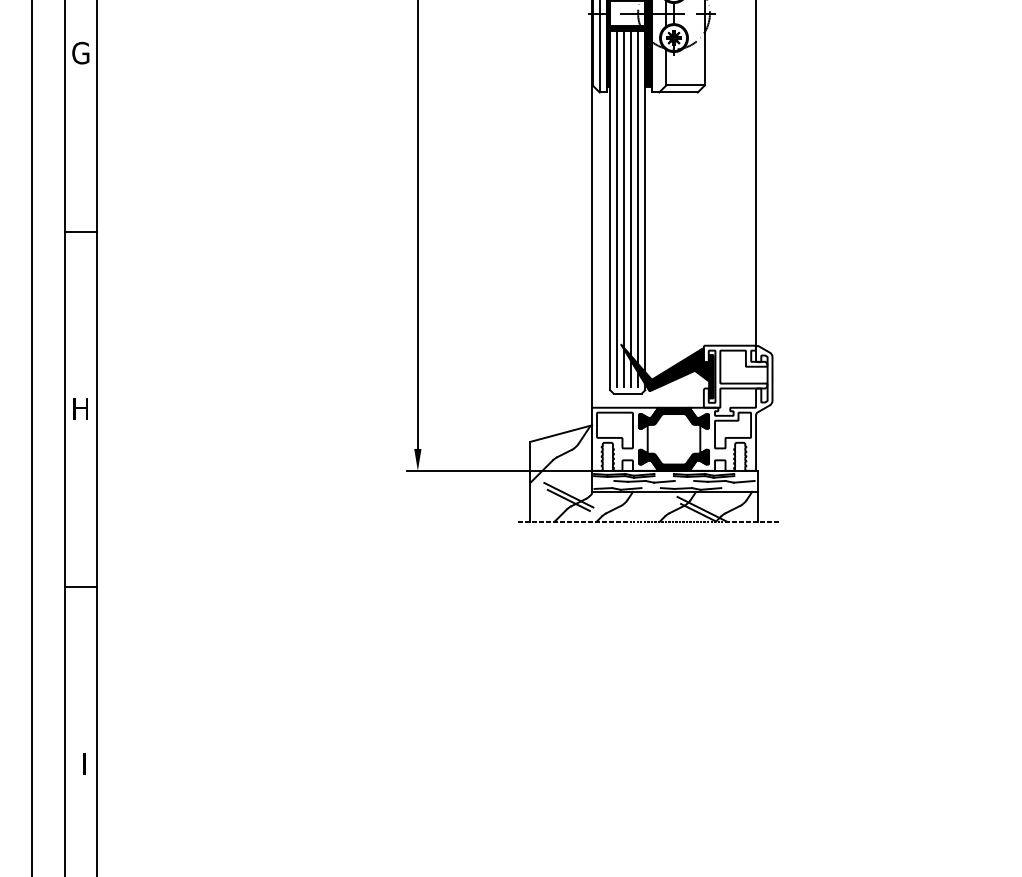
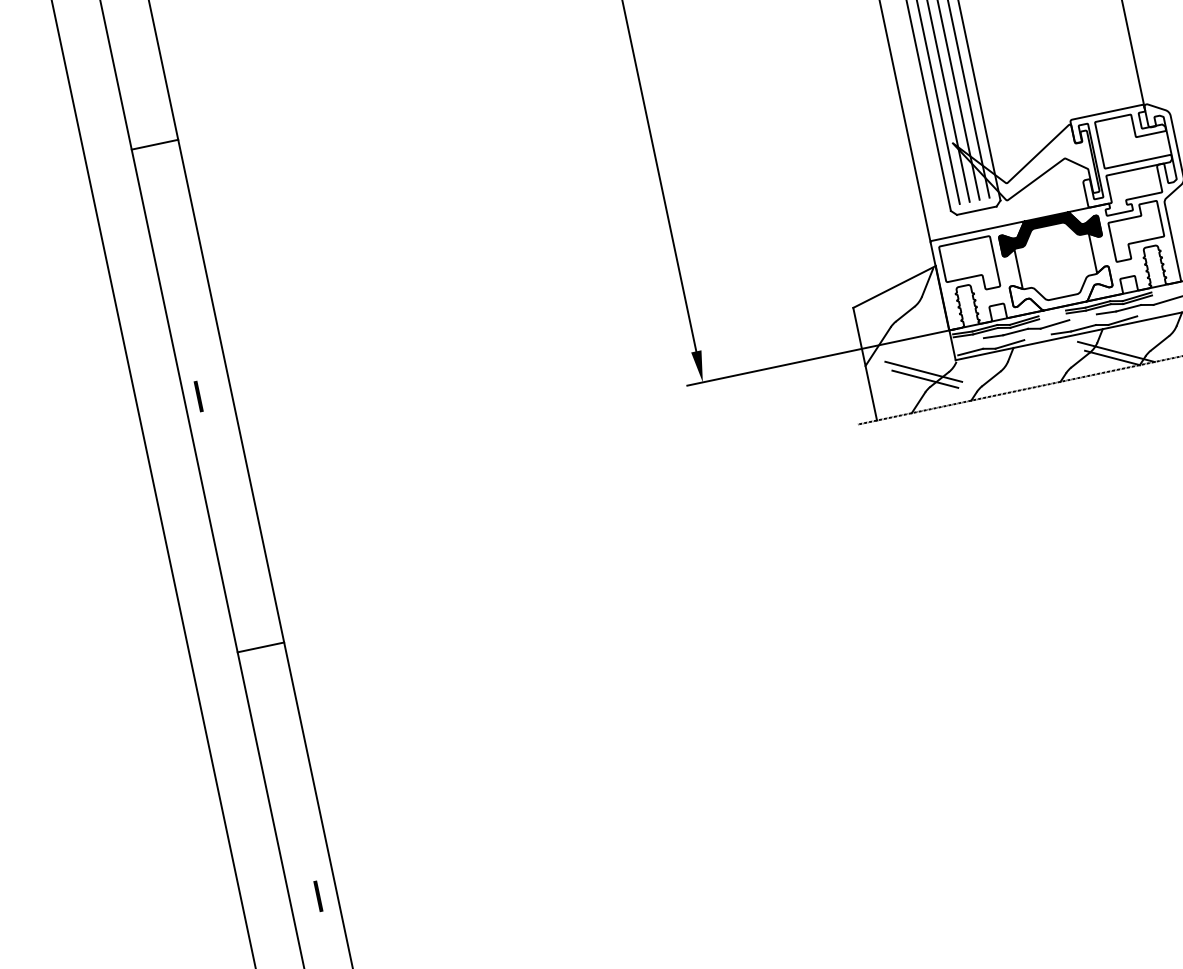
fill: (666, 371) -> (1024, 167), removed
text: (81, 408) -> (208, 394), H -> I
fill: (673, 459) -> (1061, 290), removed

